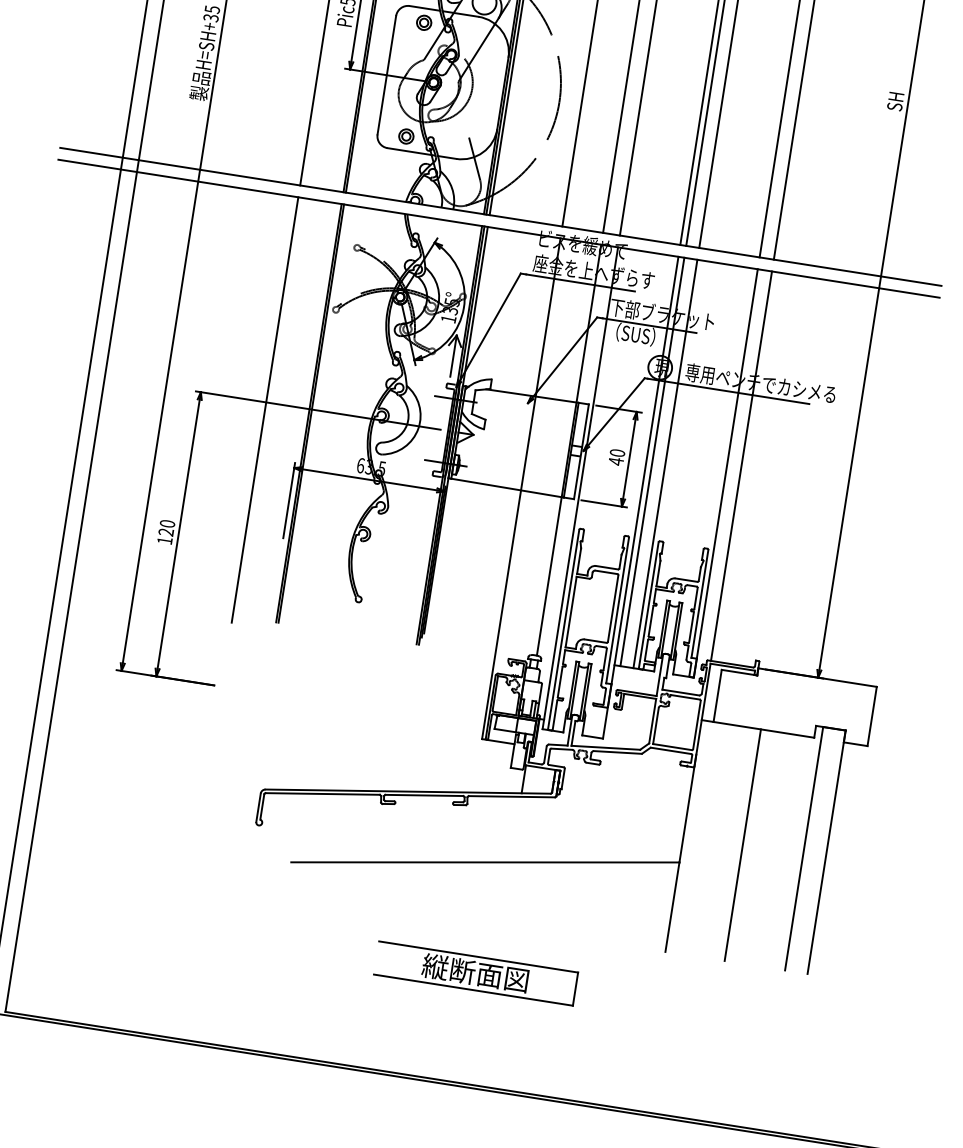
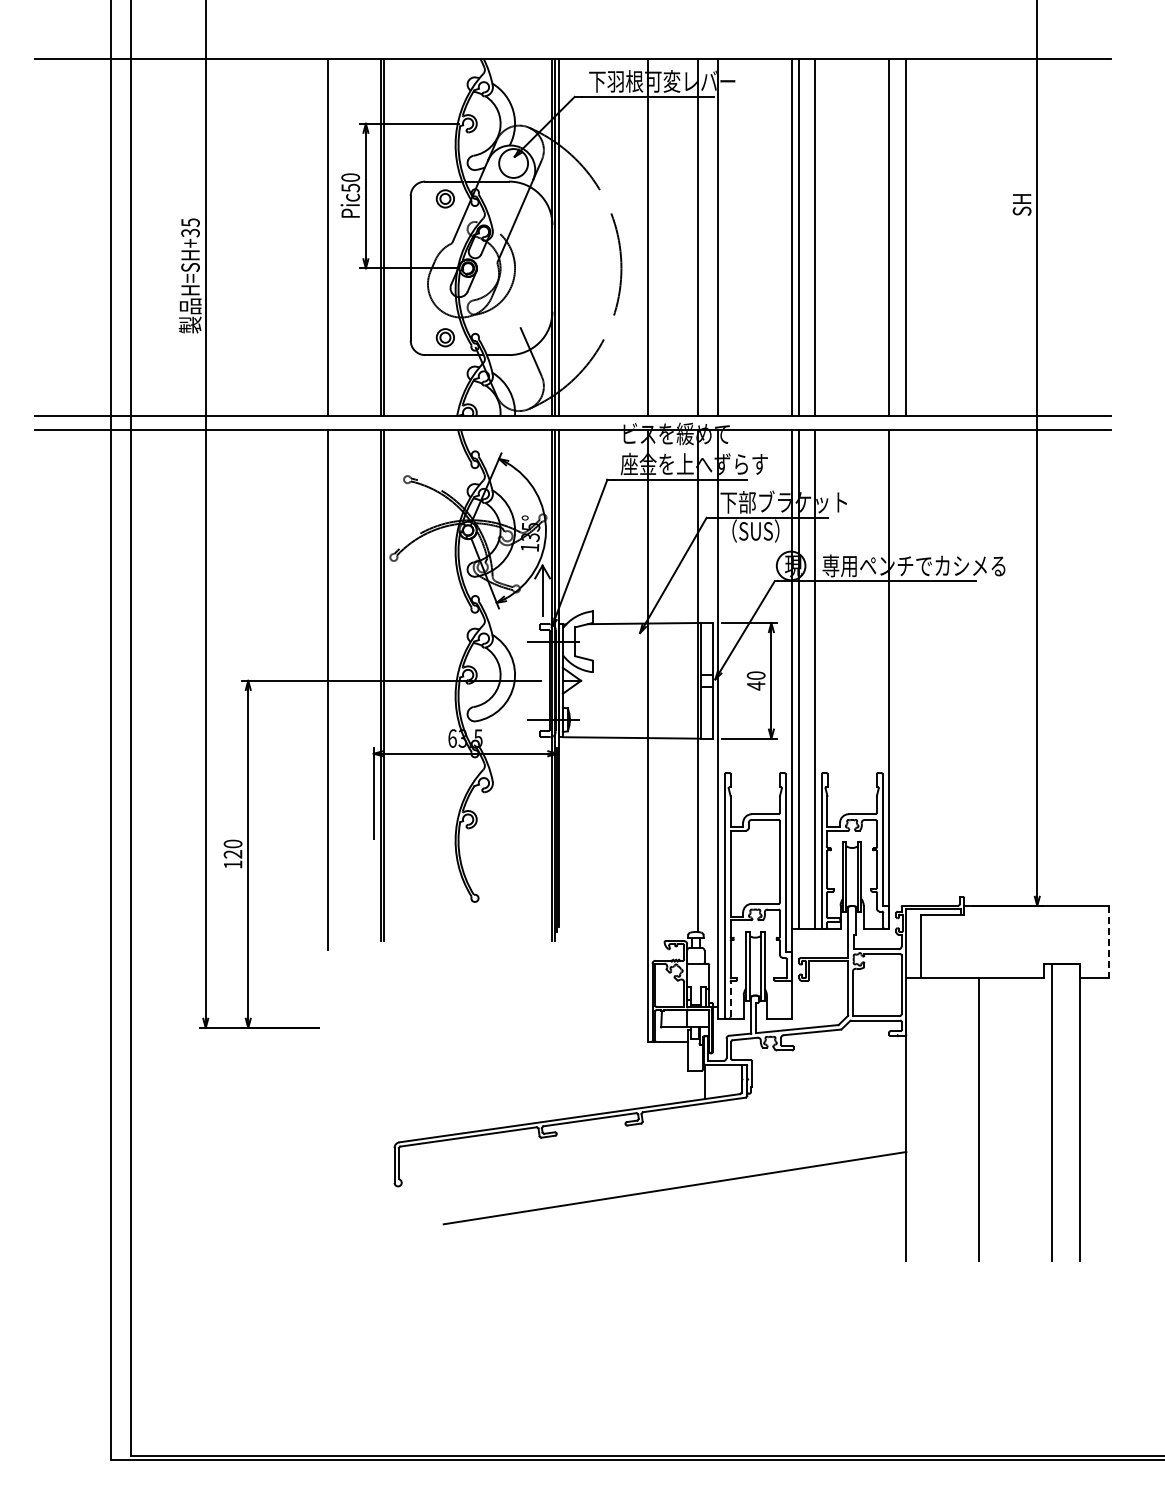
line: (741, 465) -> (906, 667), removed
line: (554, 715) -> (730, 999), solid -> dashed
line: (871, 716) -> (1108, 942), solid -> dashed
part: (475, 973) -> (684, 1322), removed

